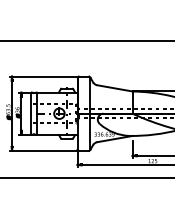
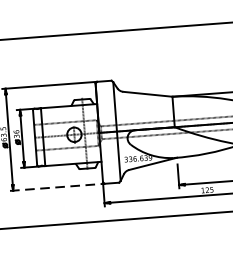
line: (44, 150) -> (57, 186), solid -> dashed

